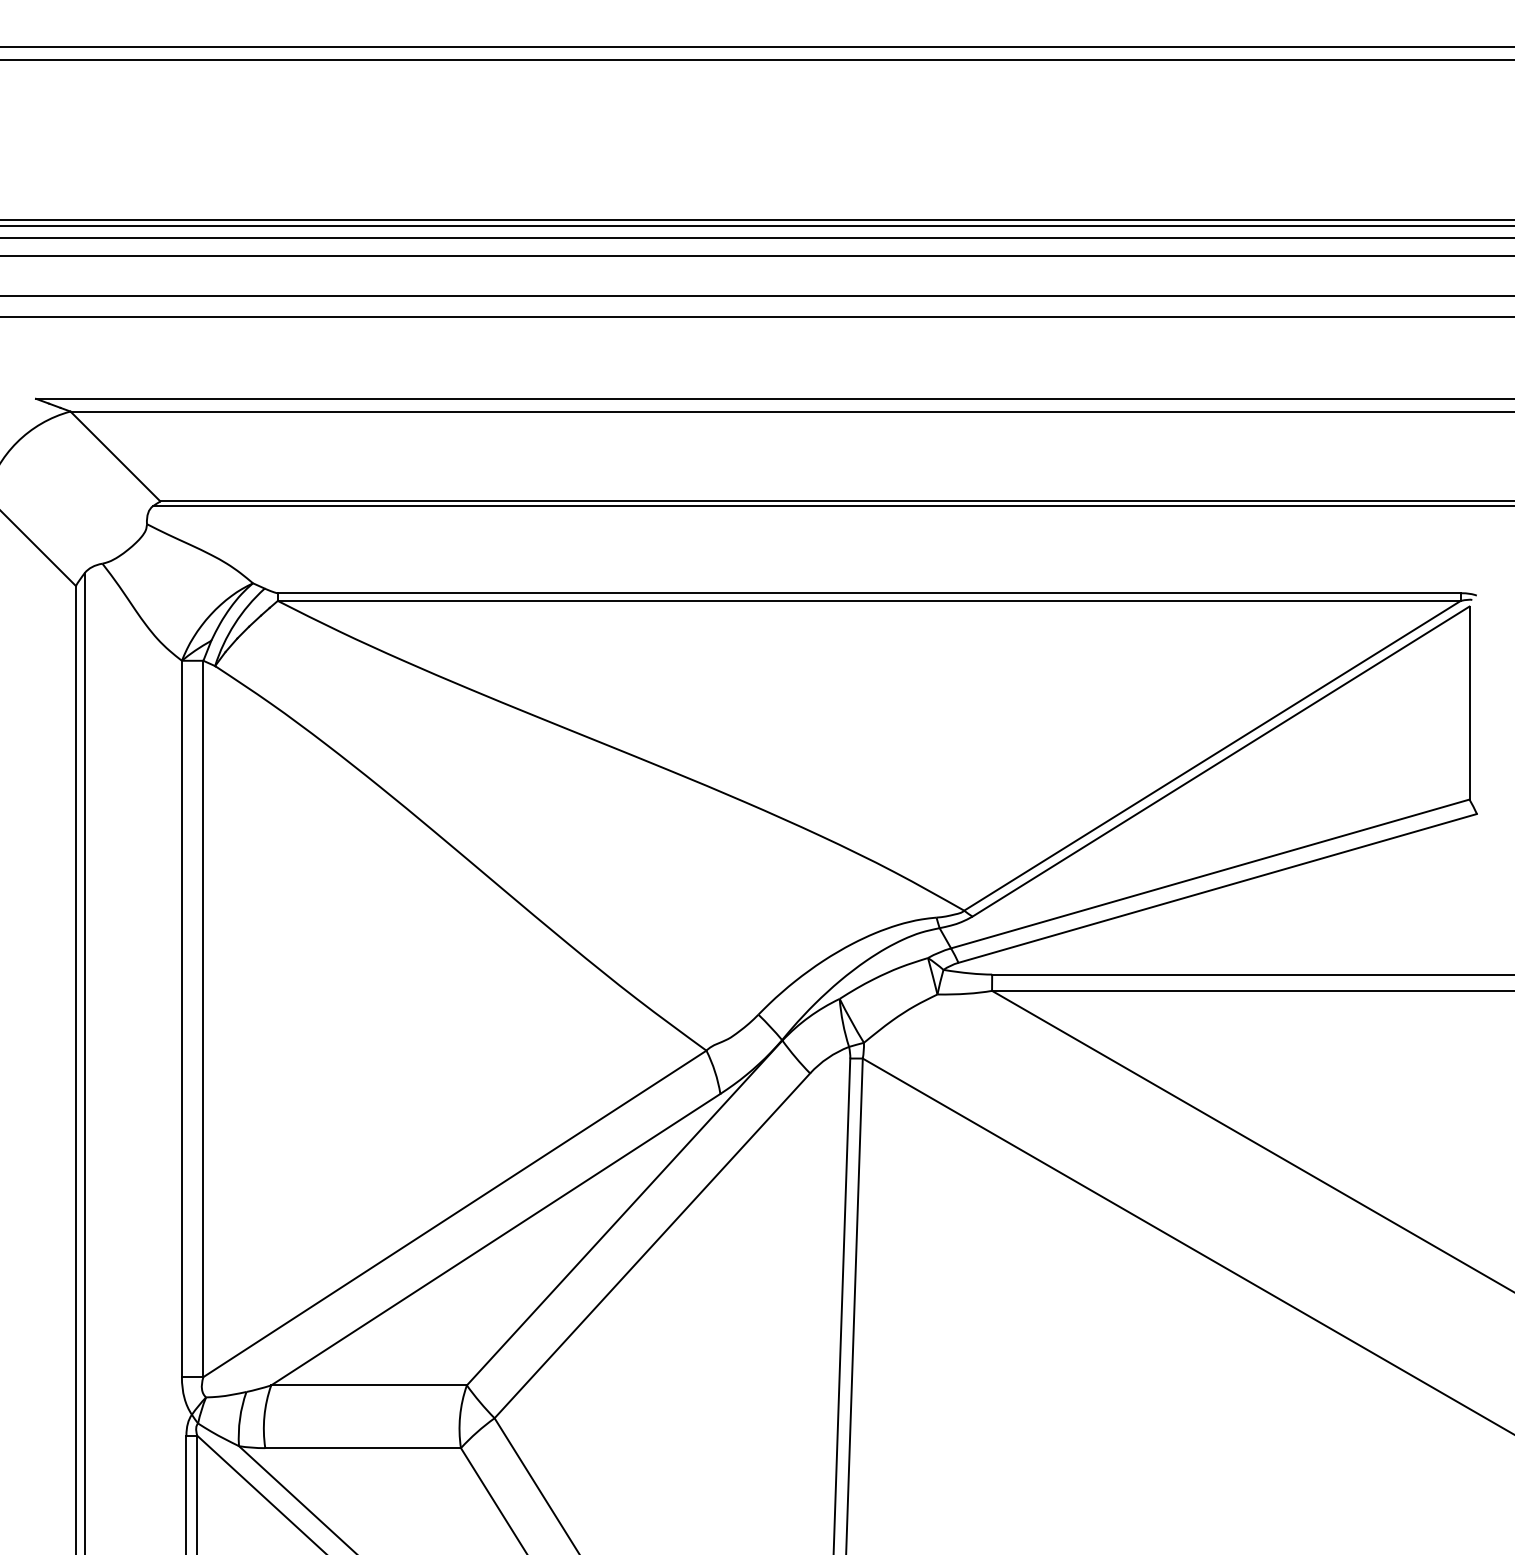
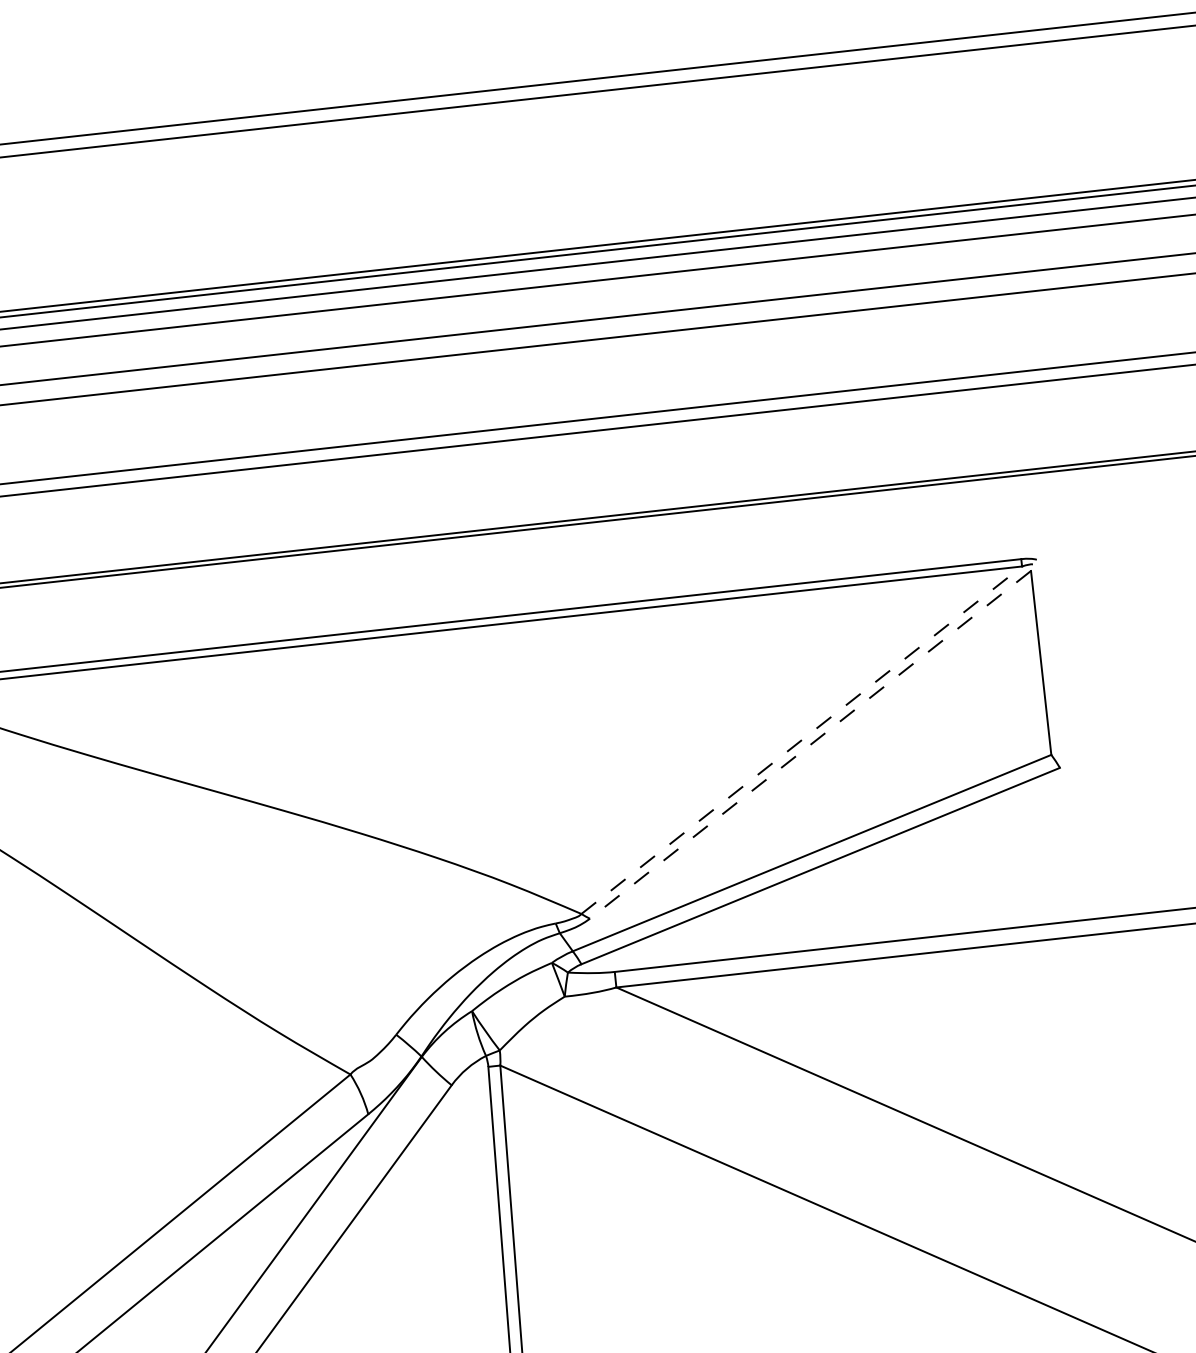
line: (1212, 755) -> (801, 739), solid -> dashed
line: (1221, 761) -> (810, 744), solid -> dashed

